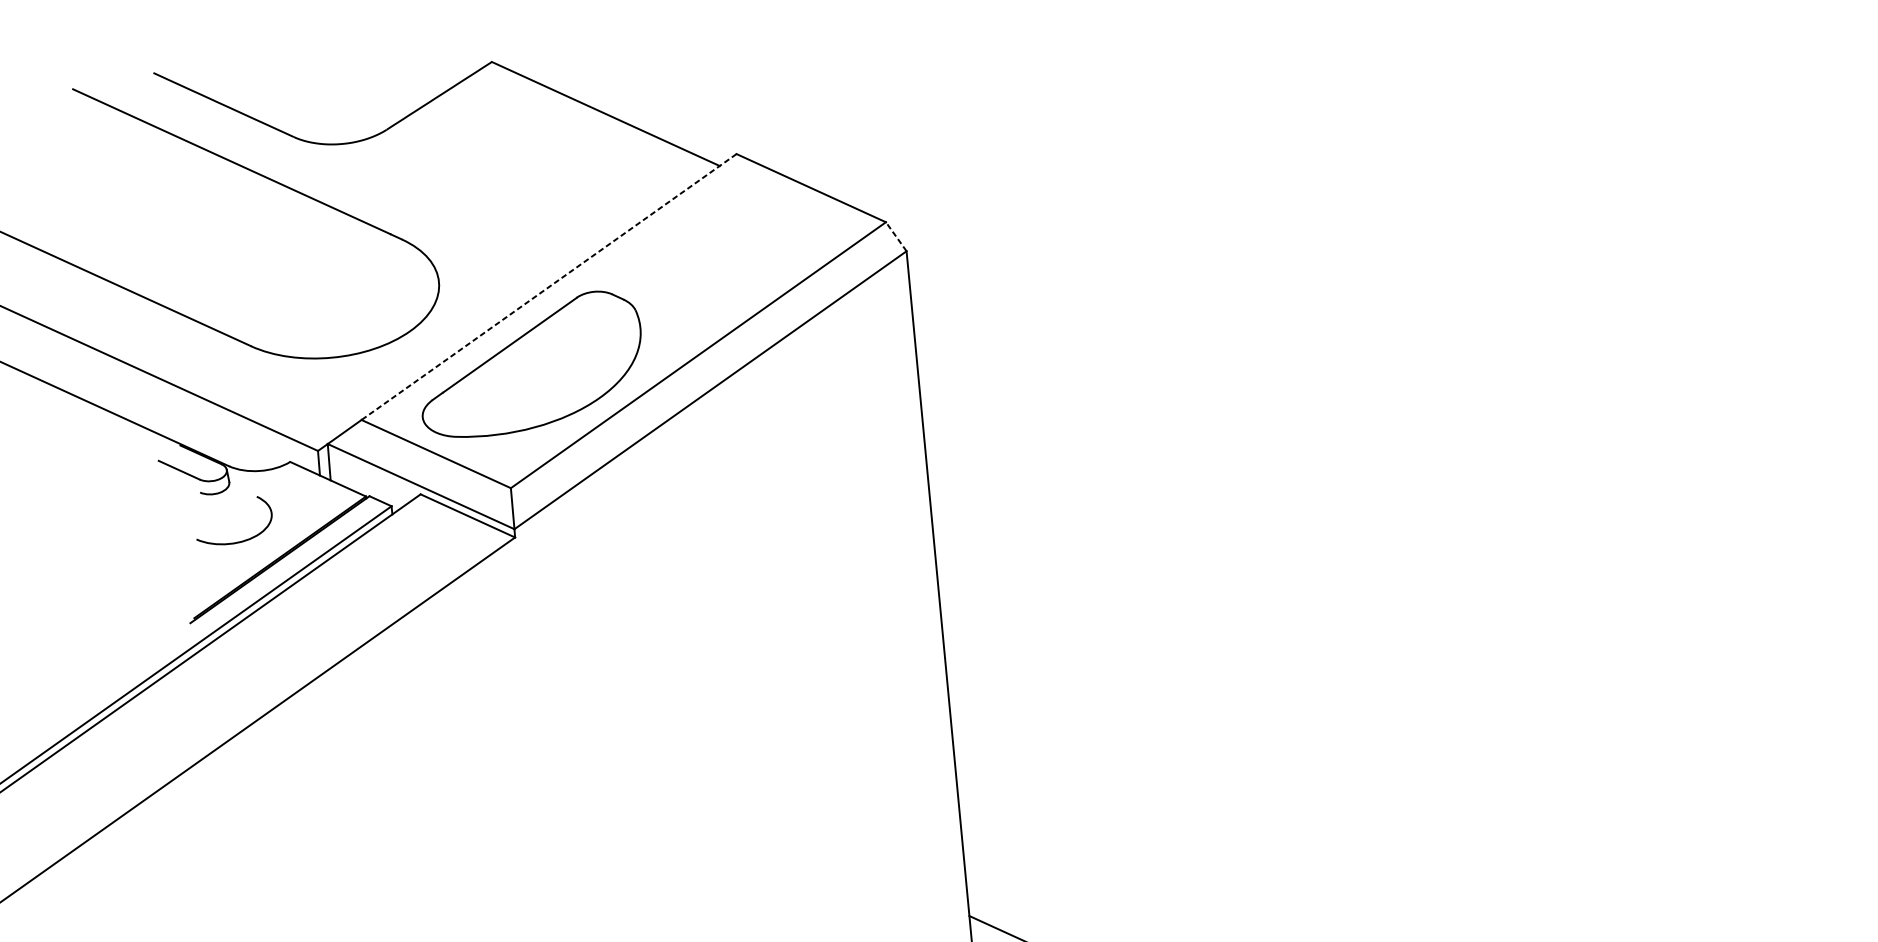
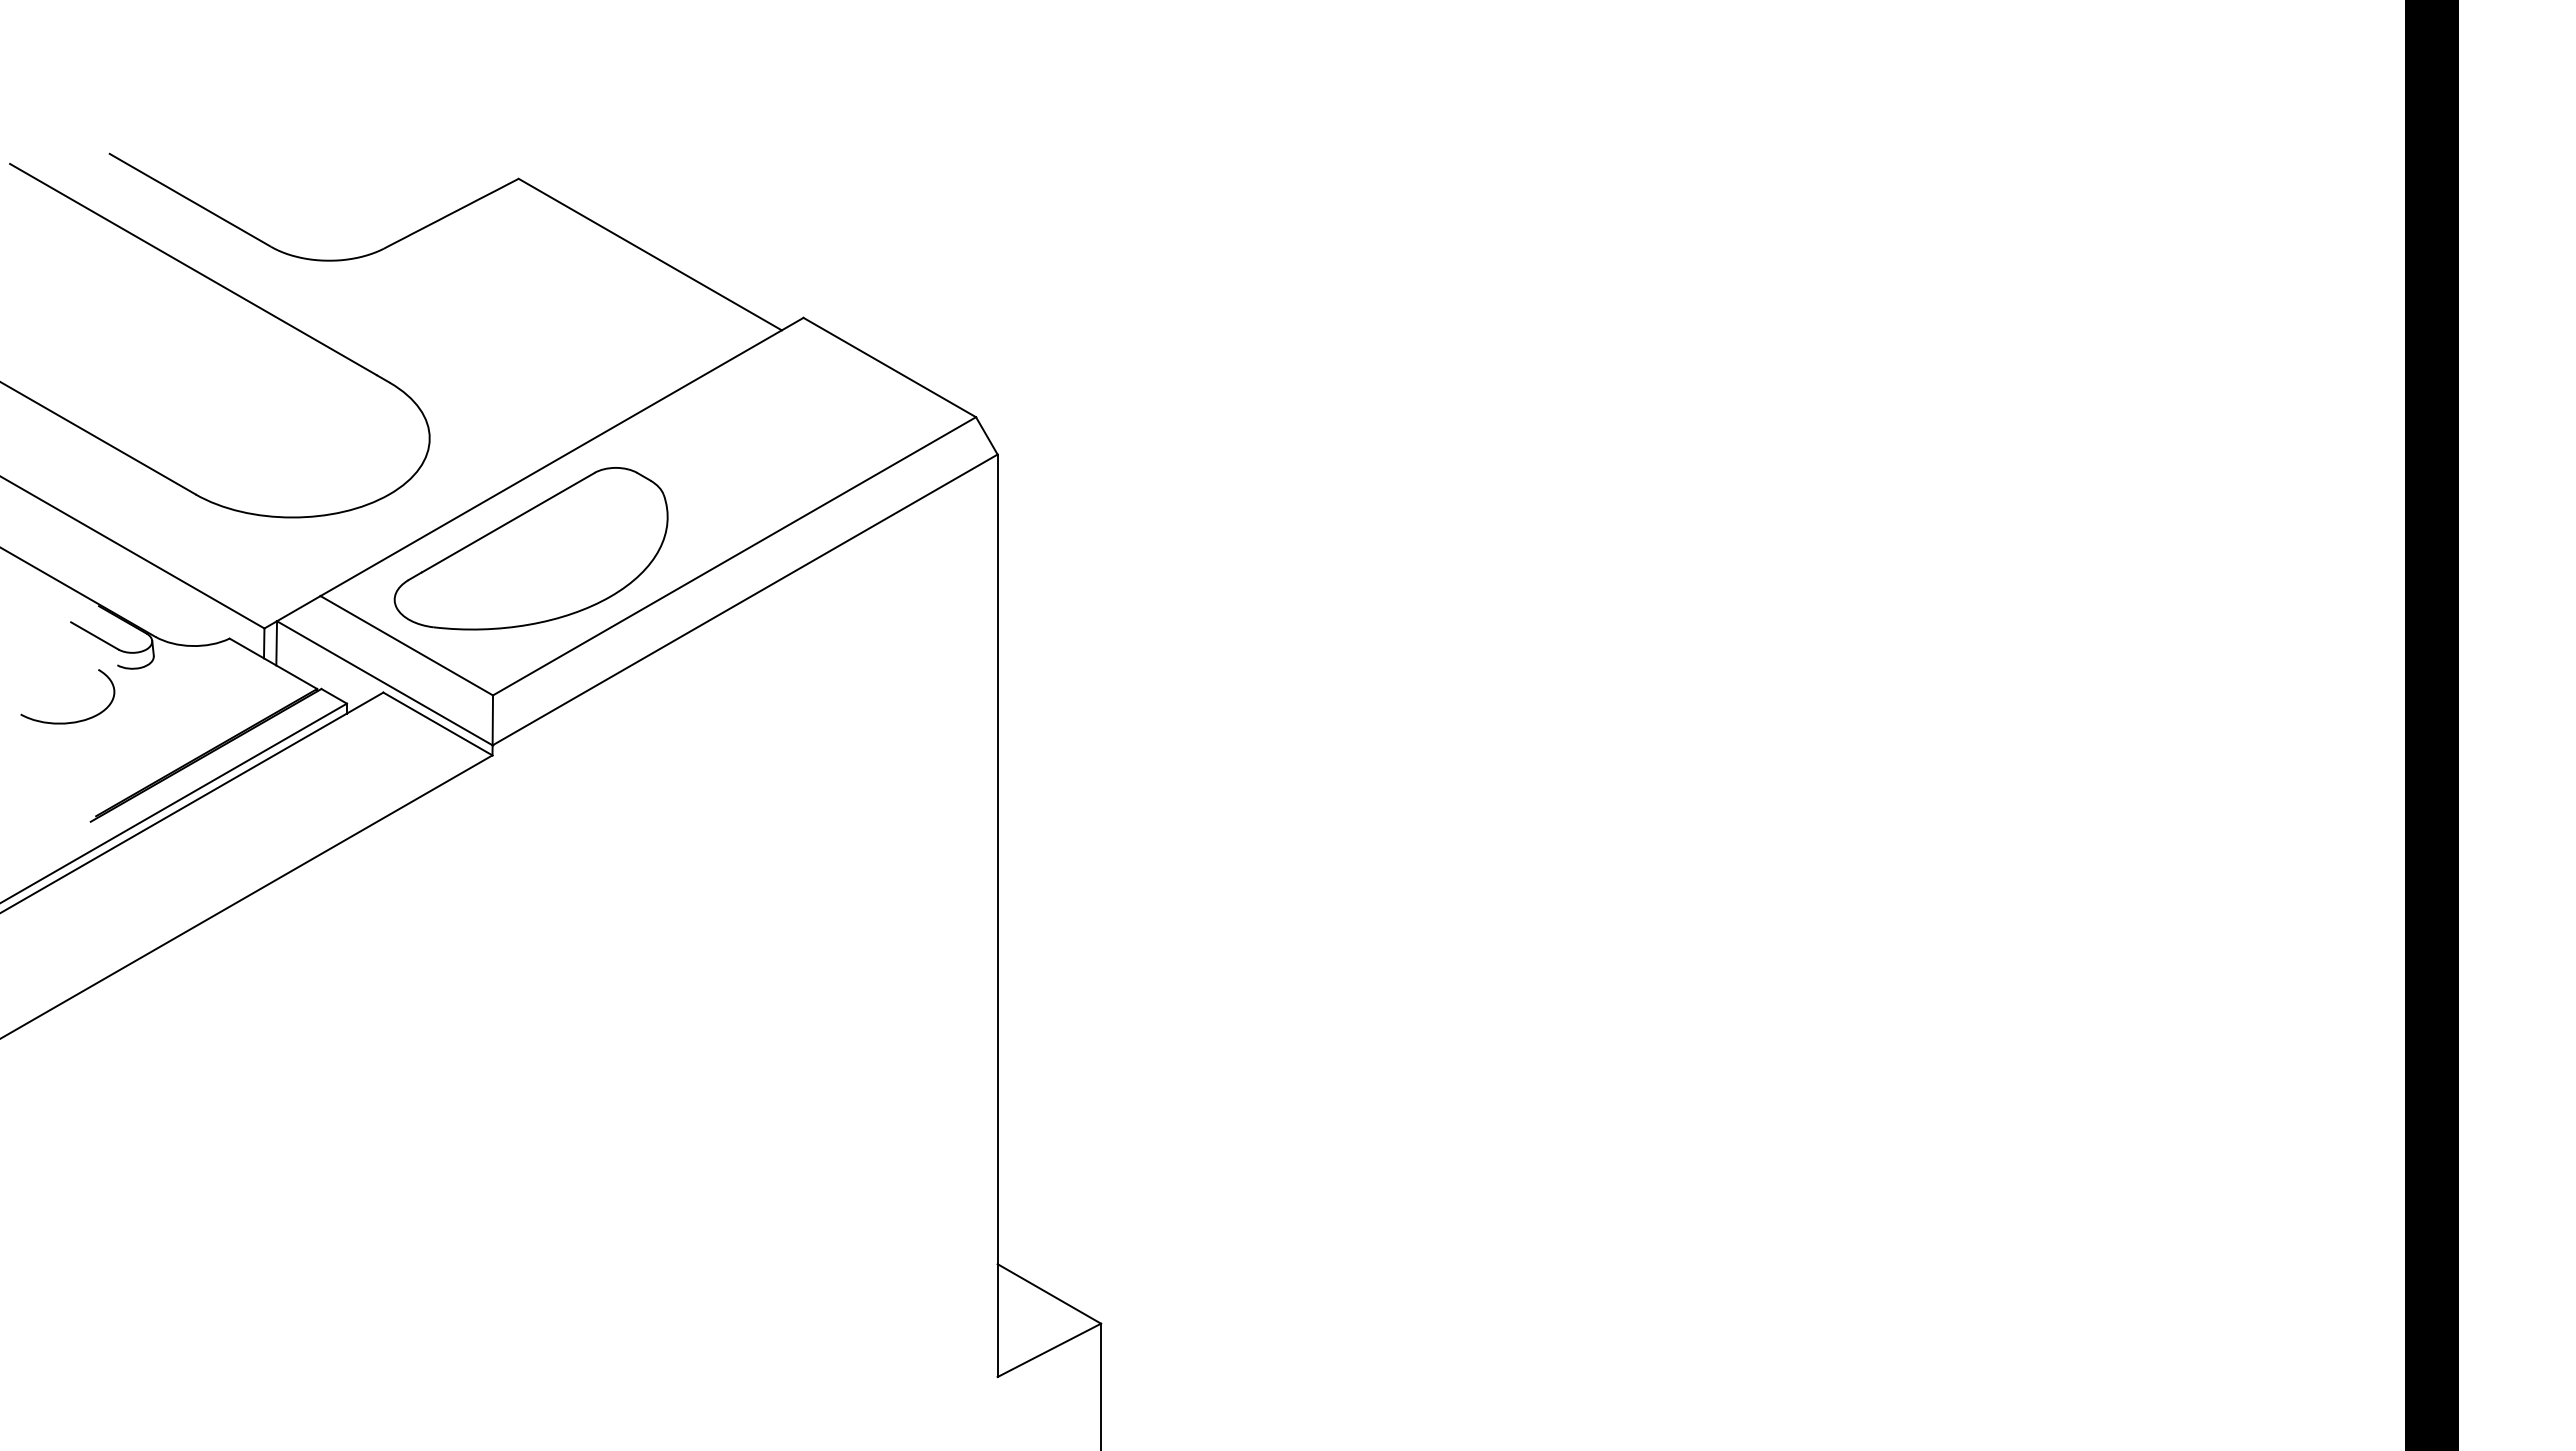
line: (895, 236) -> (986, 435), dashed -> solid
line: (549, 286) -> (562, 456), dashed -> solid
curve: (238, 541) -> (71, 721), moved

